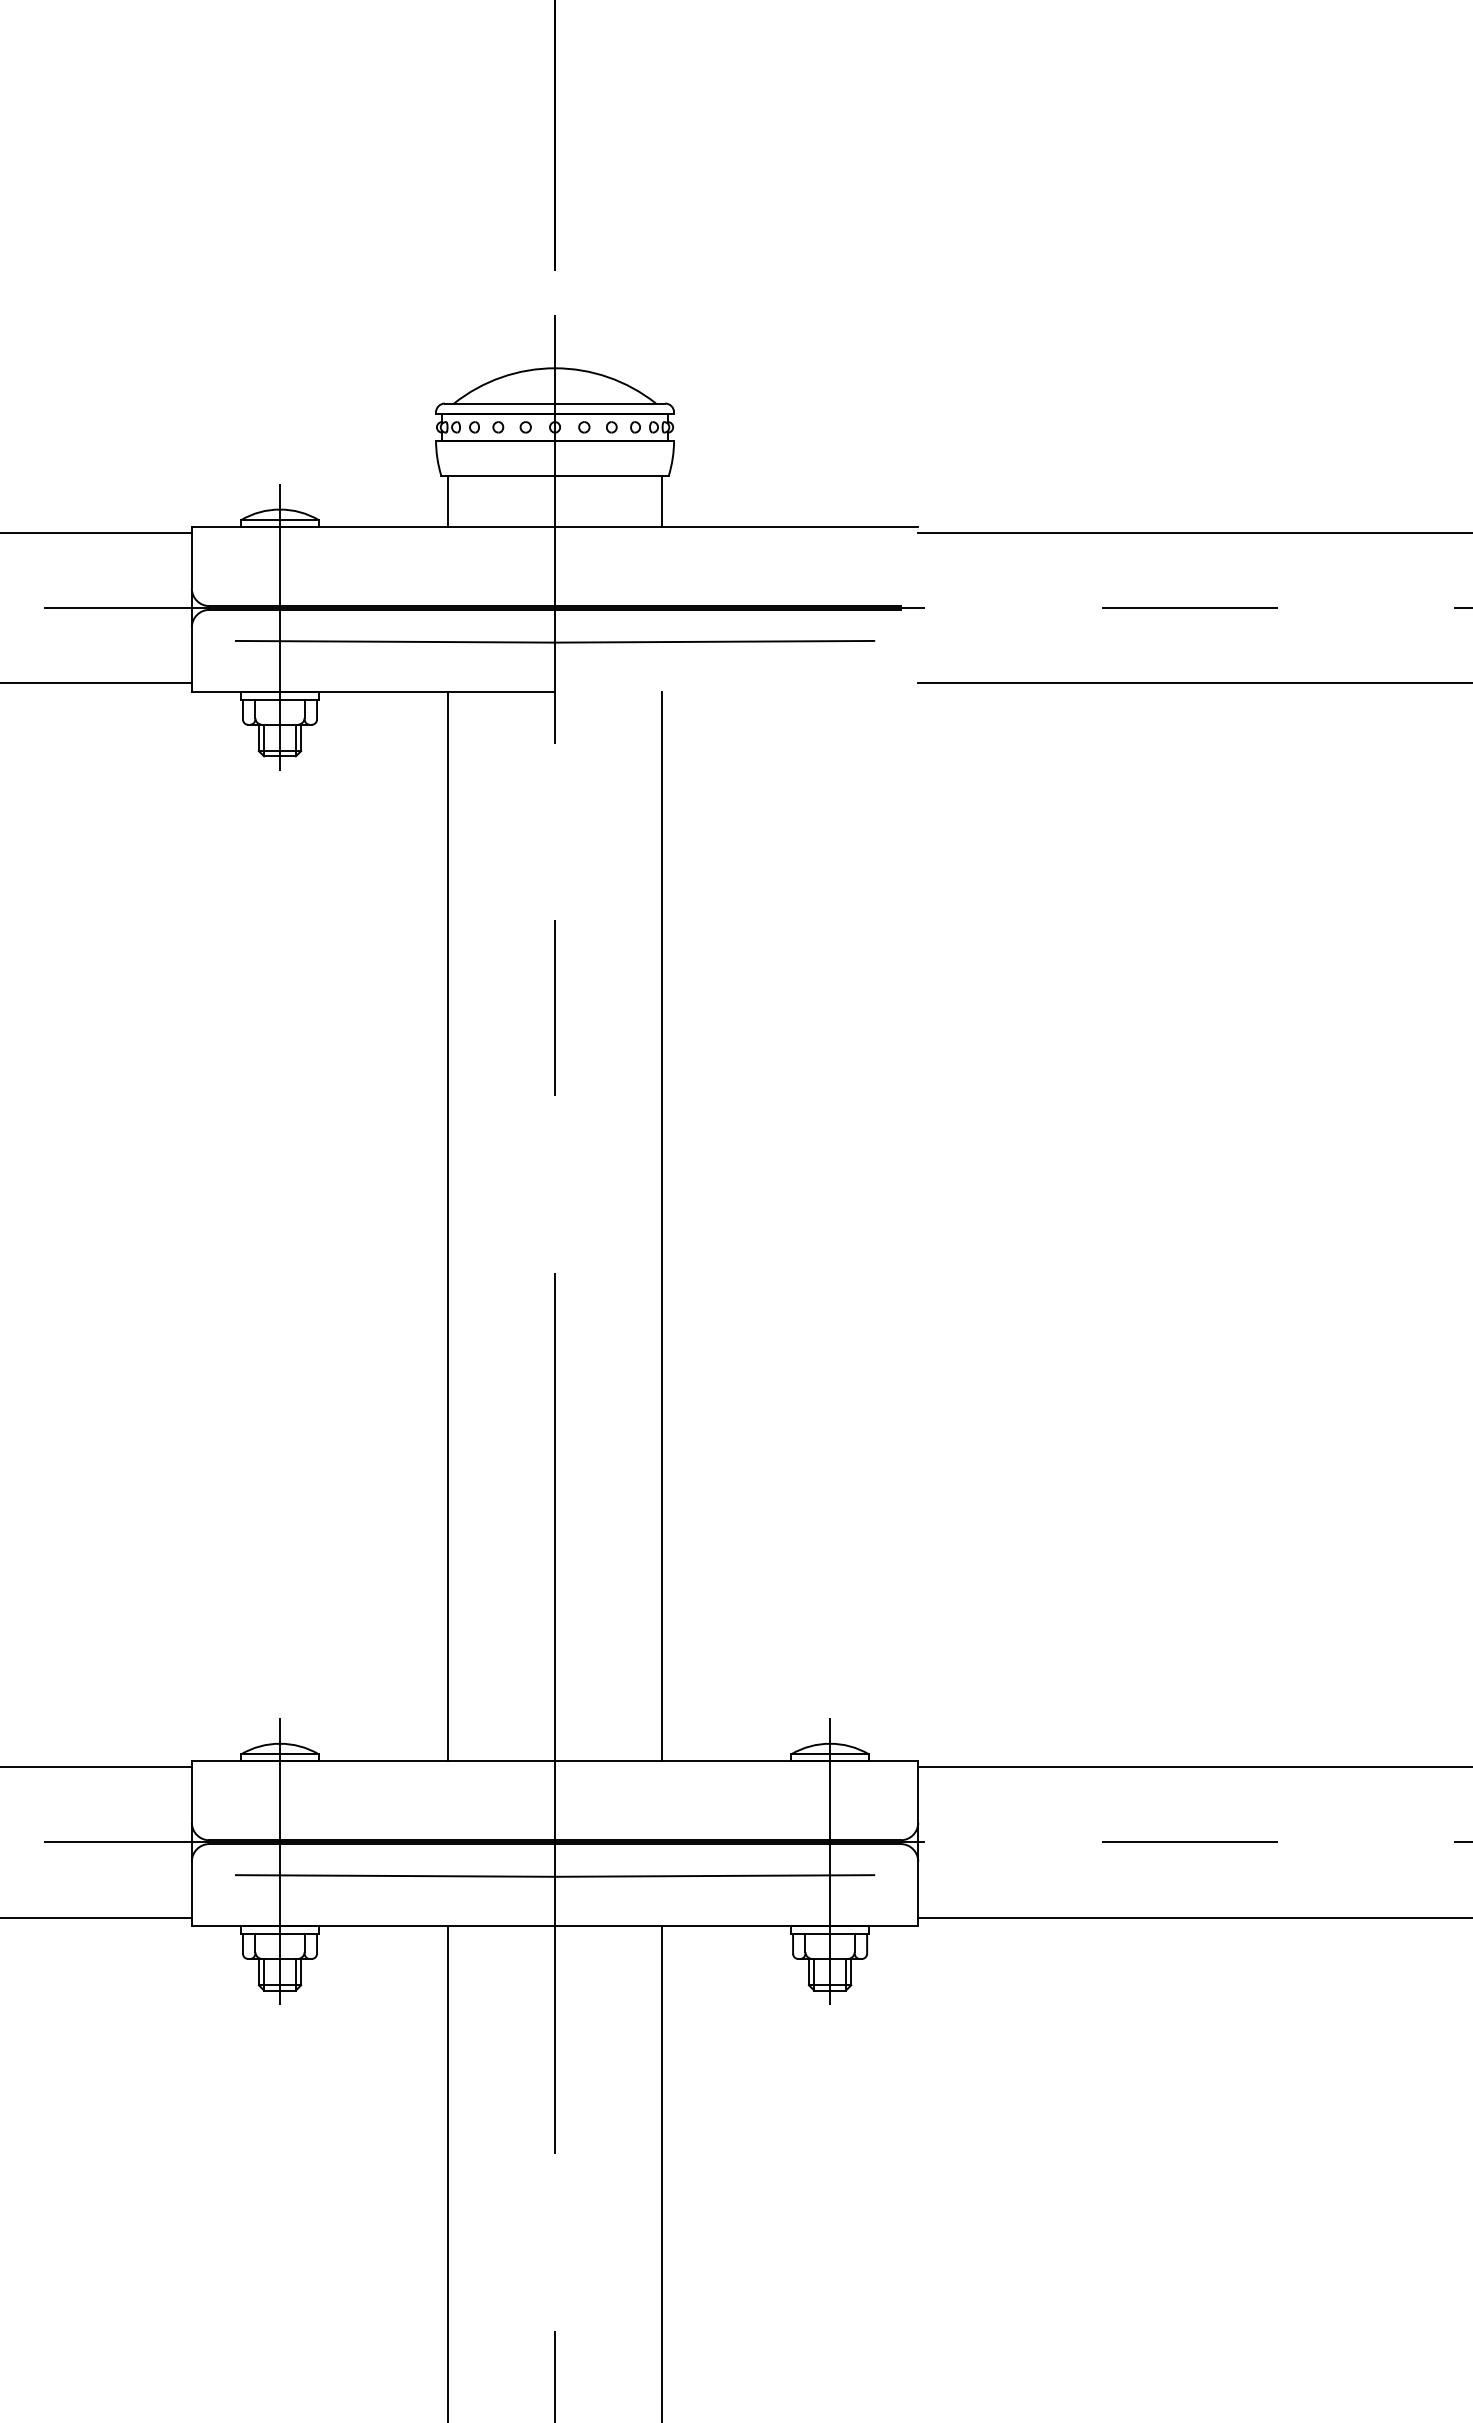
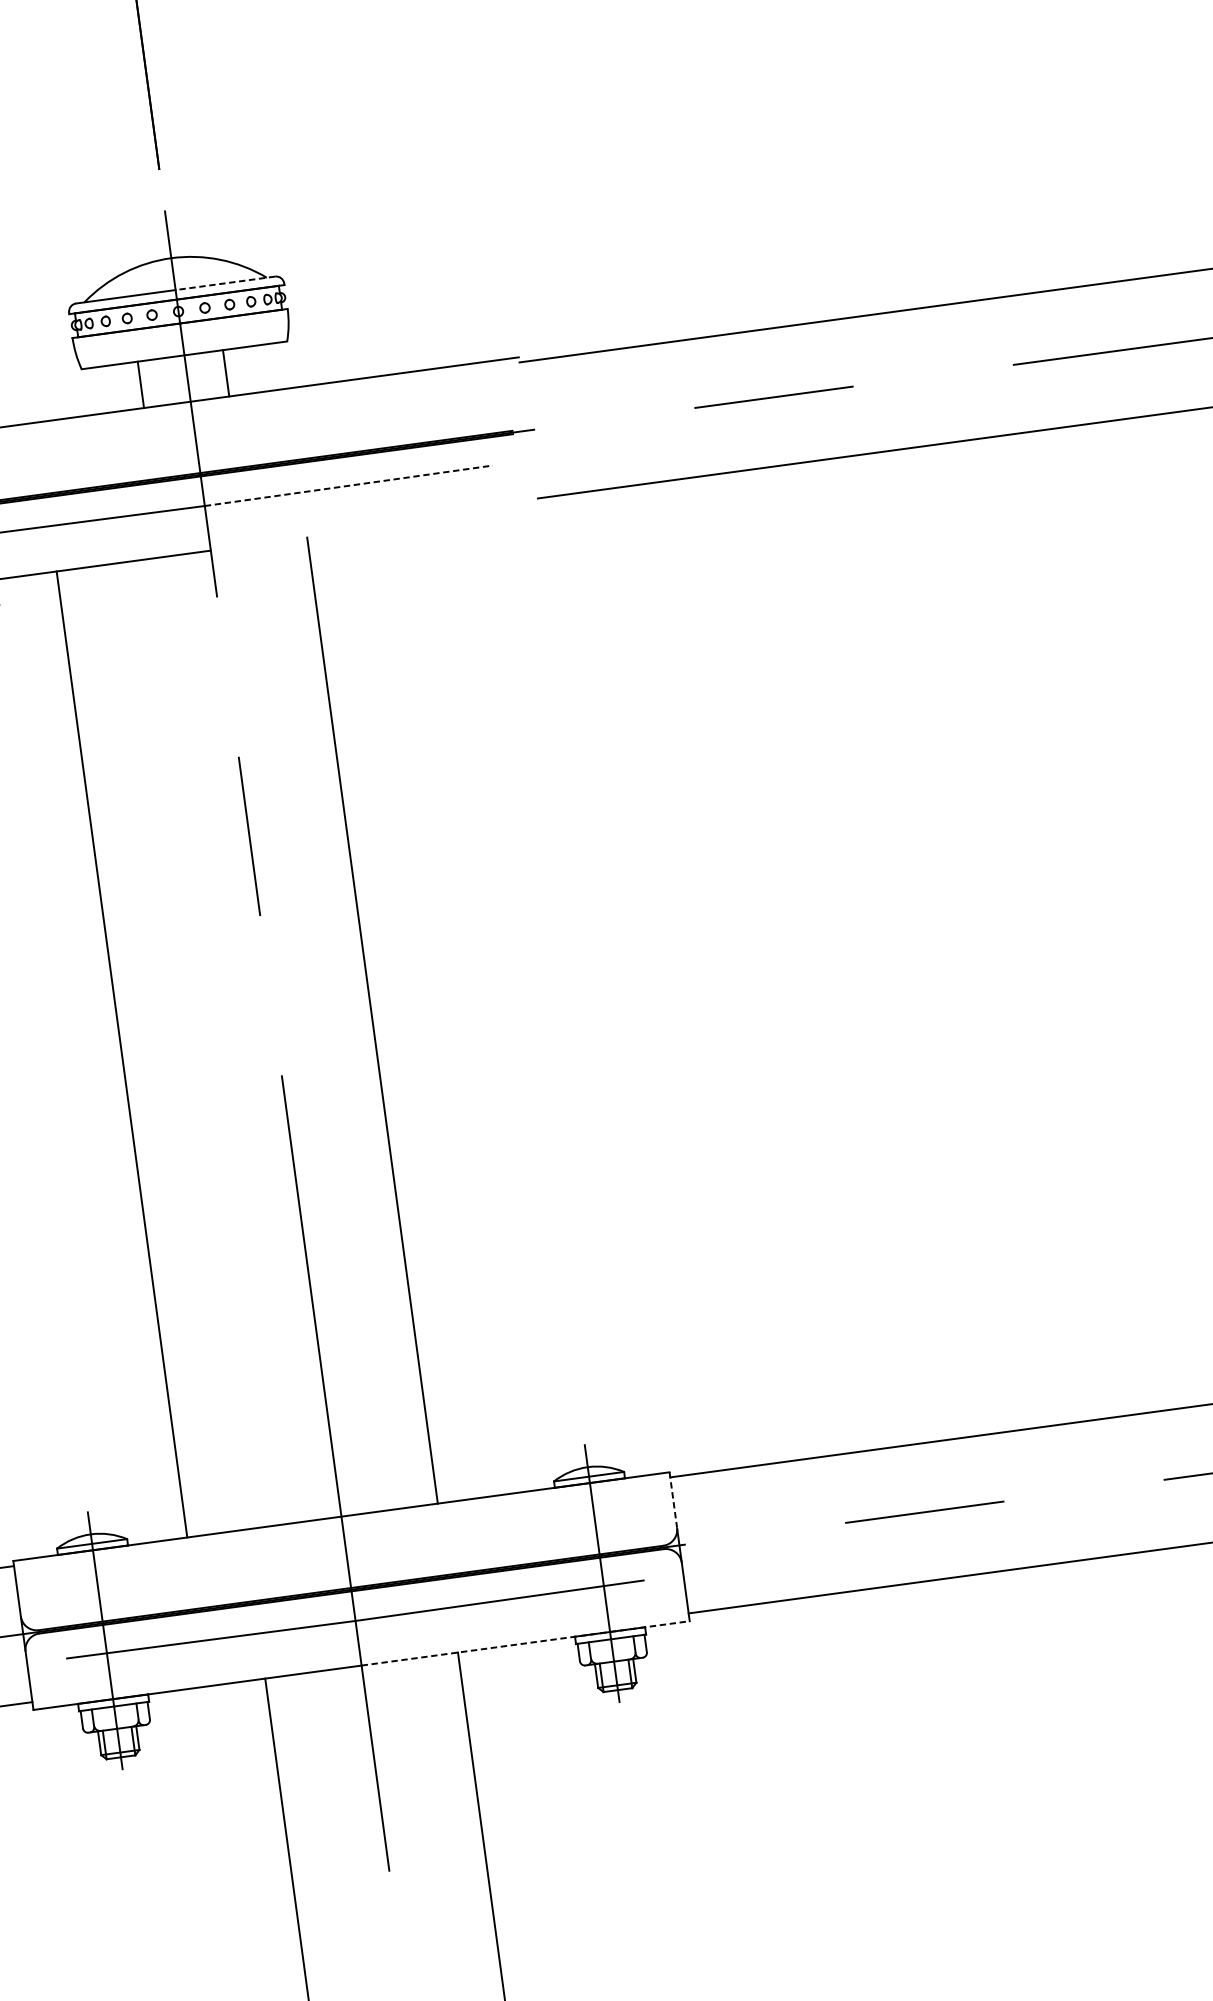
line: (609, 403) -> (224, 283), solid -> dashed
line: (448, 501) -> (141, 384), moved
line: (661, 501) -> (225, 373), moved
line: (714, 641) -> (348, 485), solid -> dashed
line: (448, 1226) -> (122, 1054), moved
line: (918, 1792) -> (673, 1500), solid -> dashed
line: (736, 1926) -> (525, 1643), solid -> dashed

